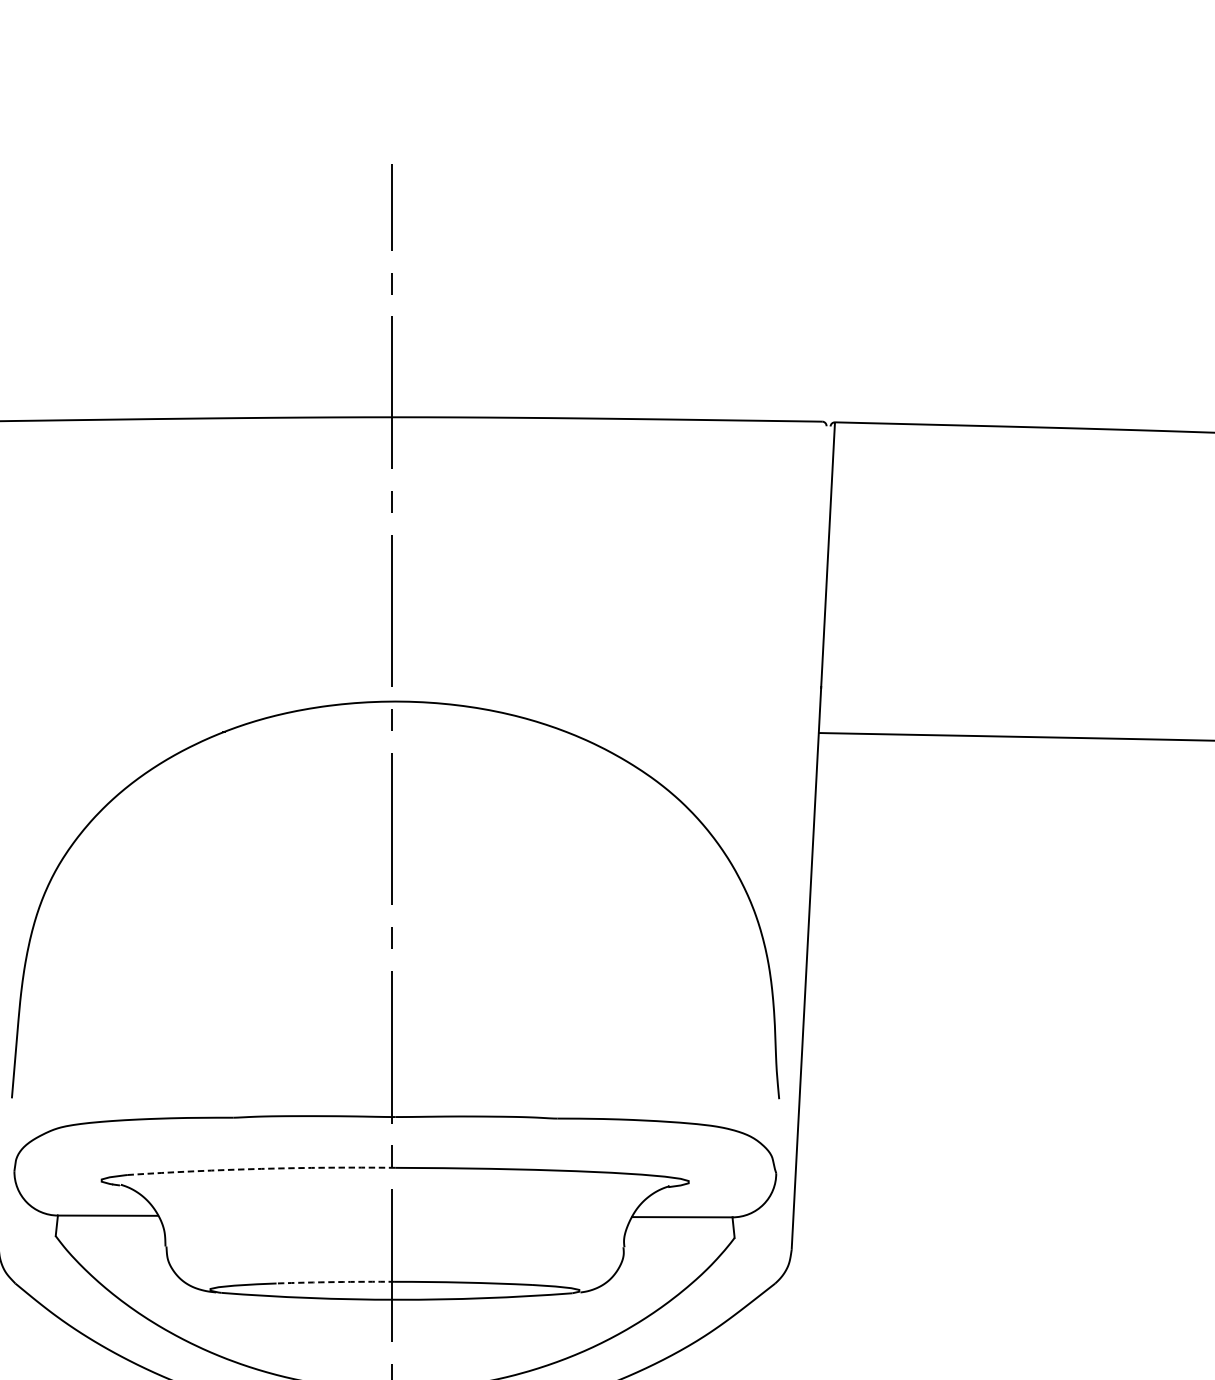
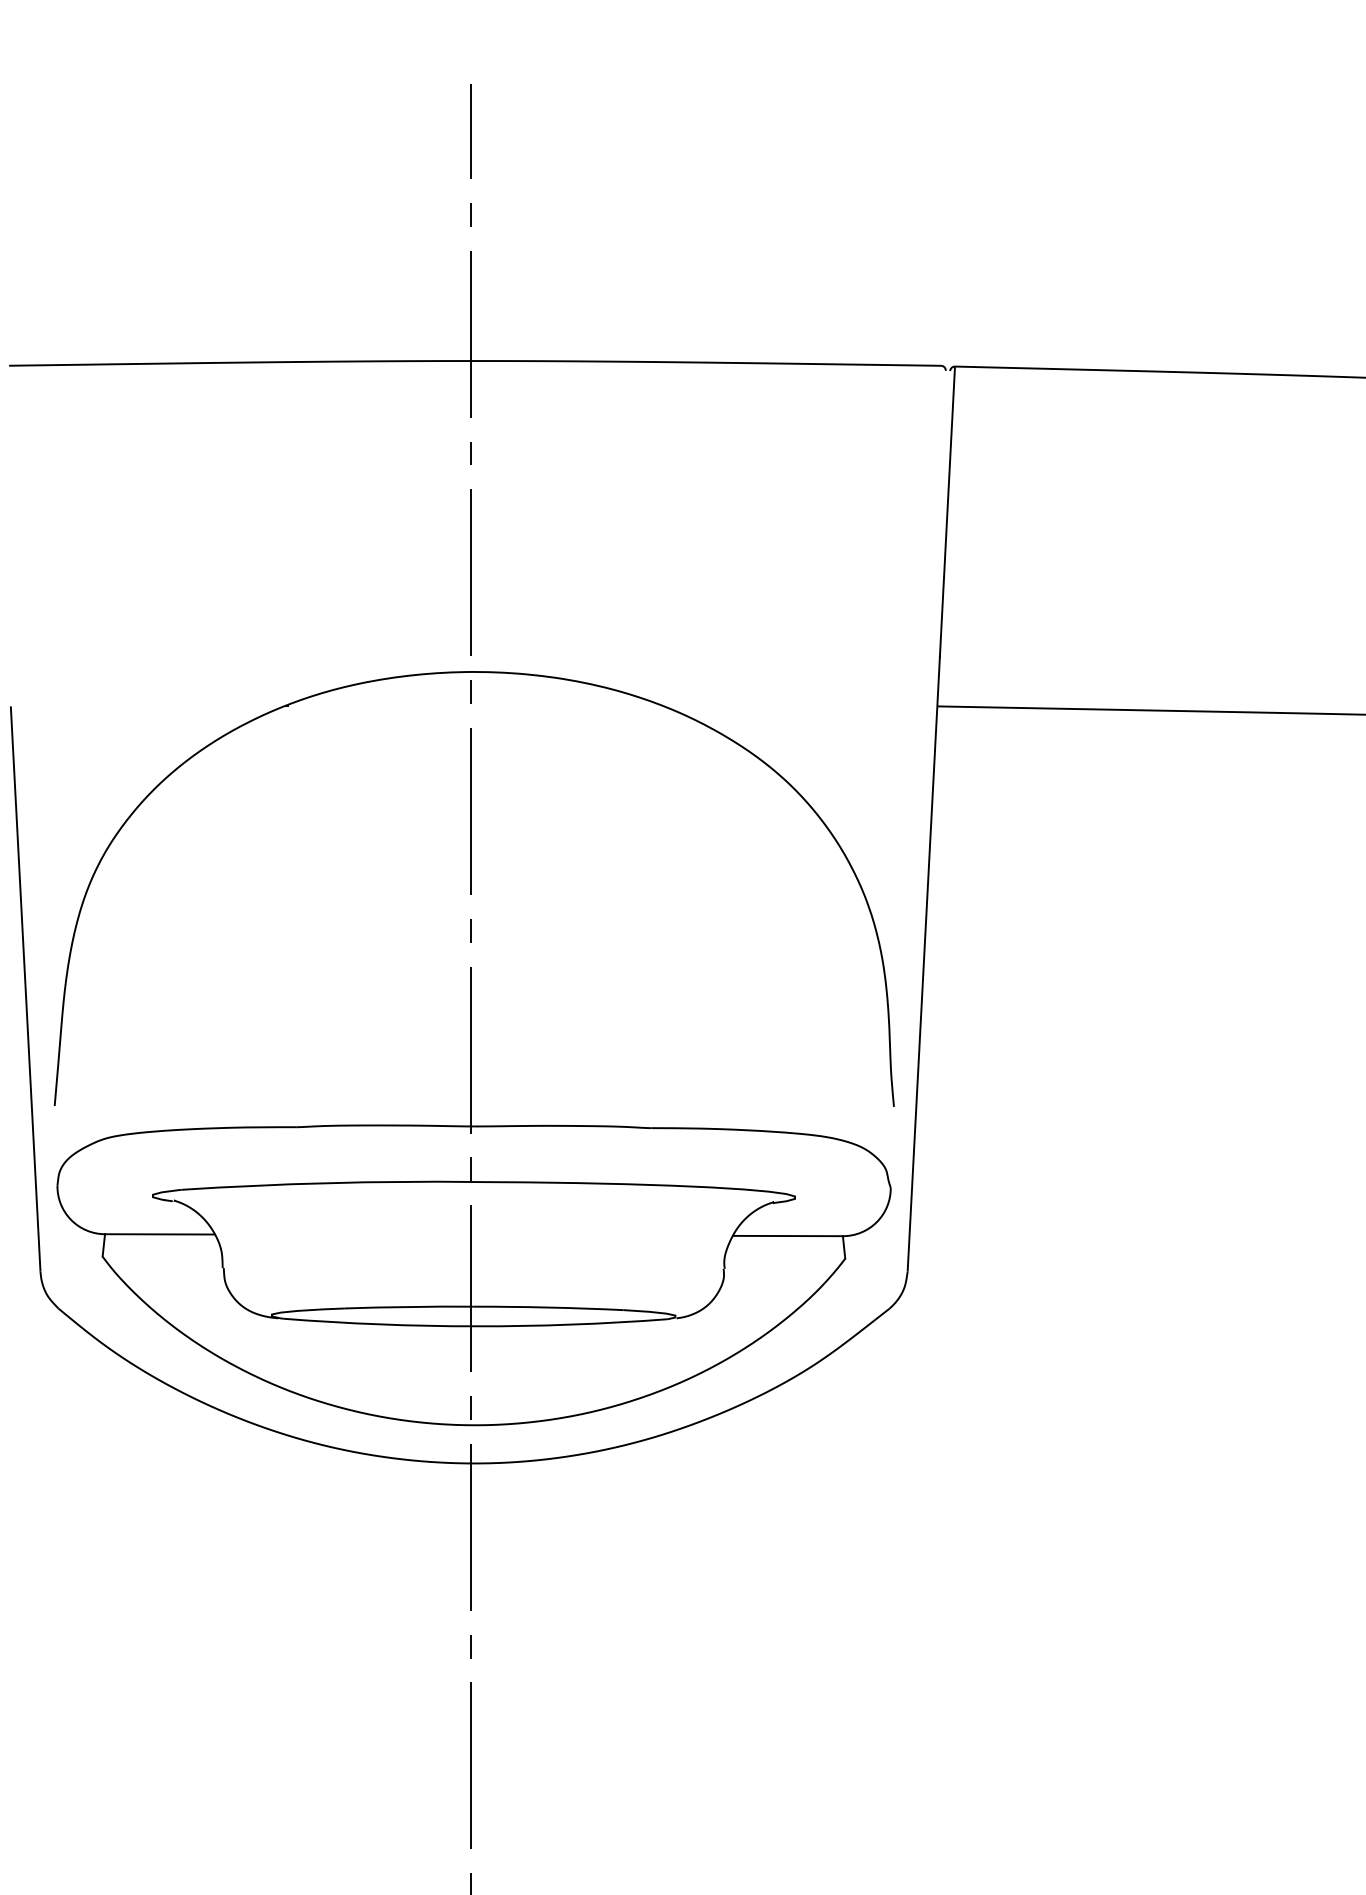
arc: (261, 1169) -> (327, 1183), dashed -> solid
arc: (335, 1281) -> (408, 1306), dashed -> solid

